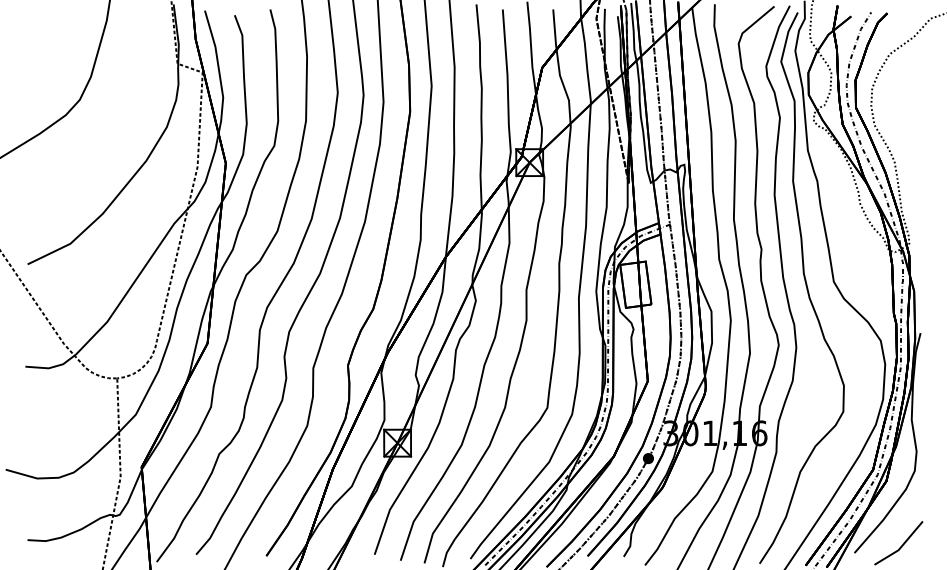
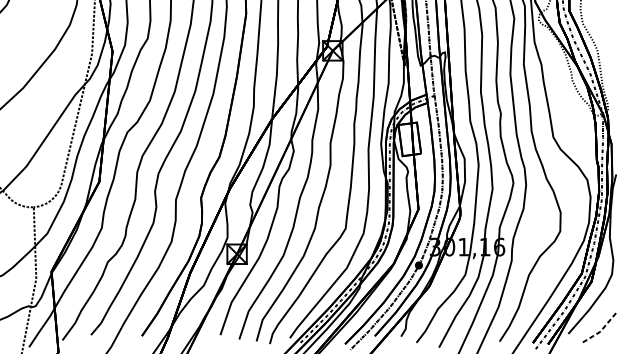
line: (901, 547) -> (602, 329), solid -> dashed

